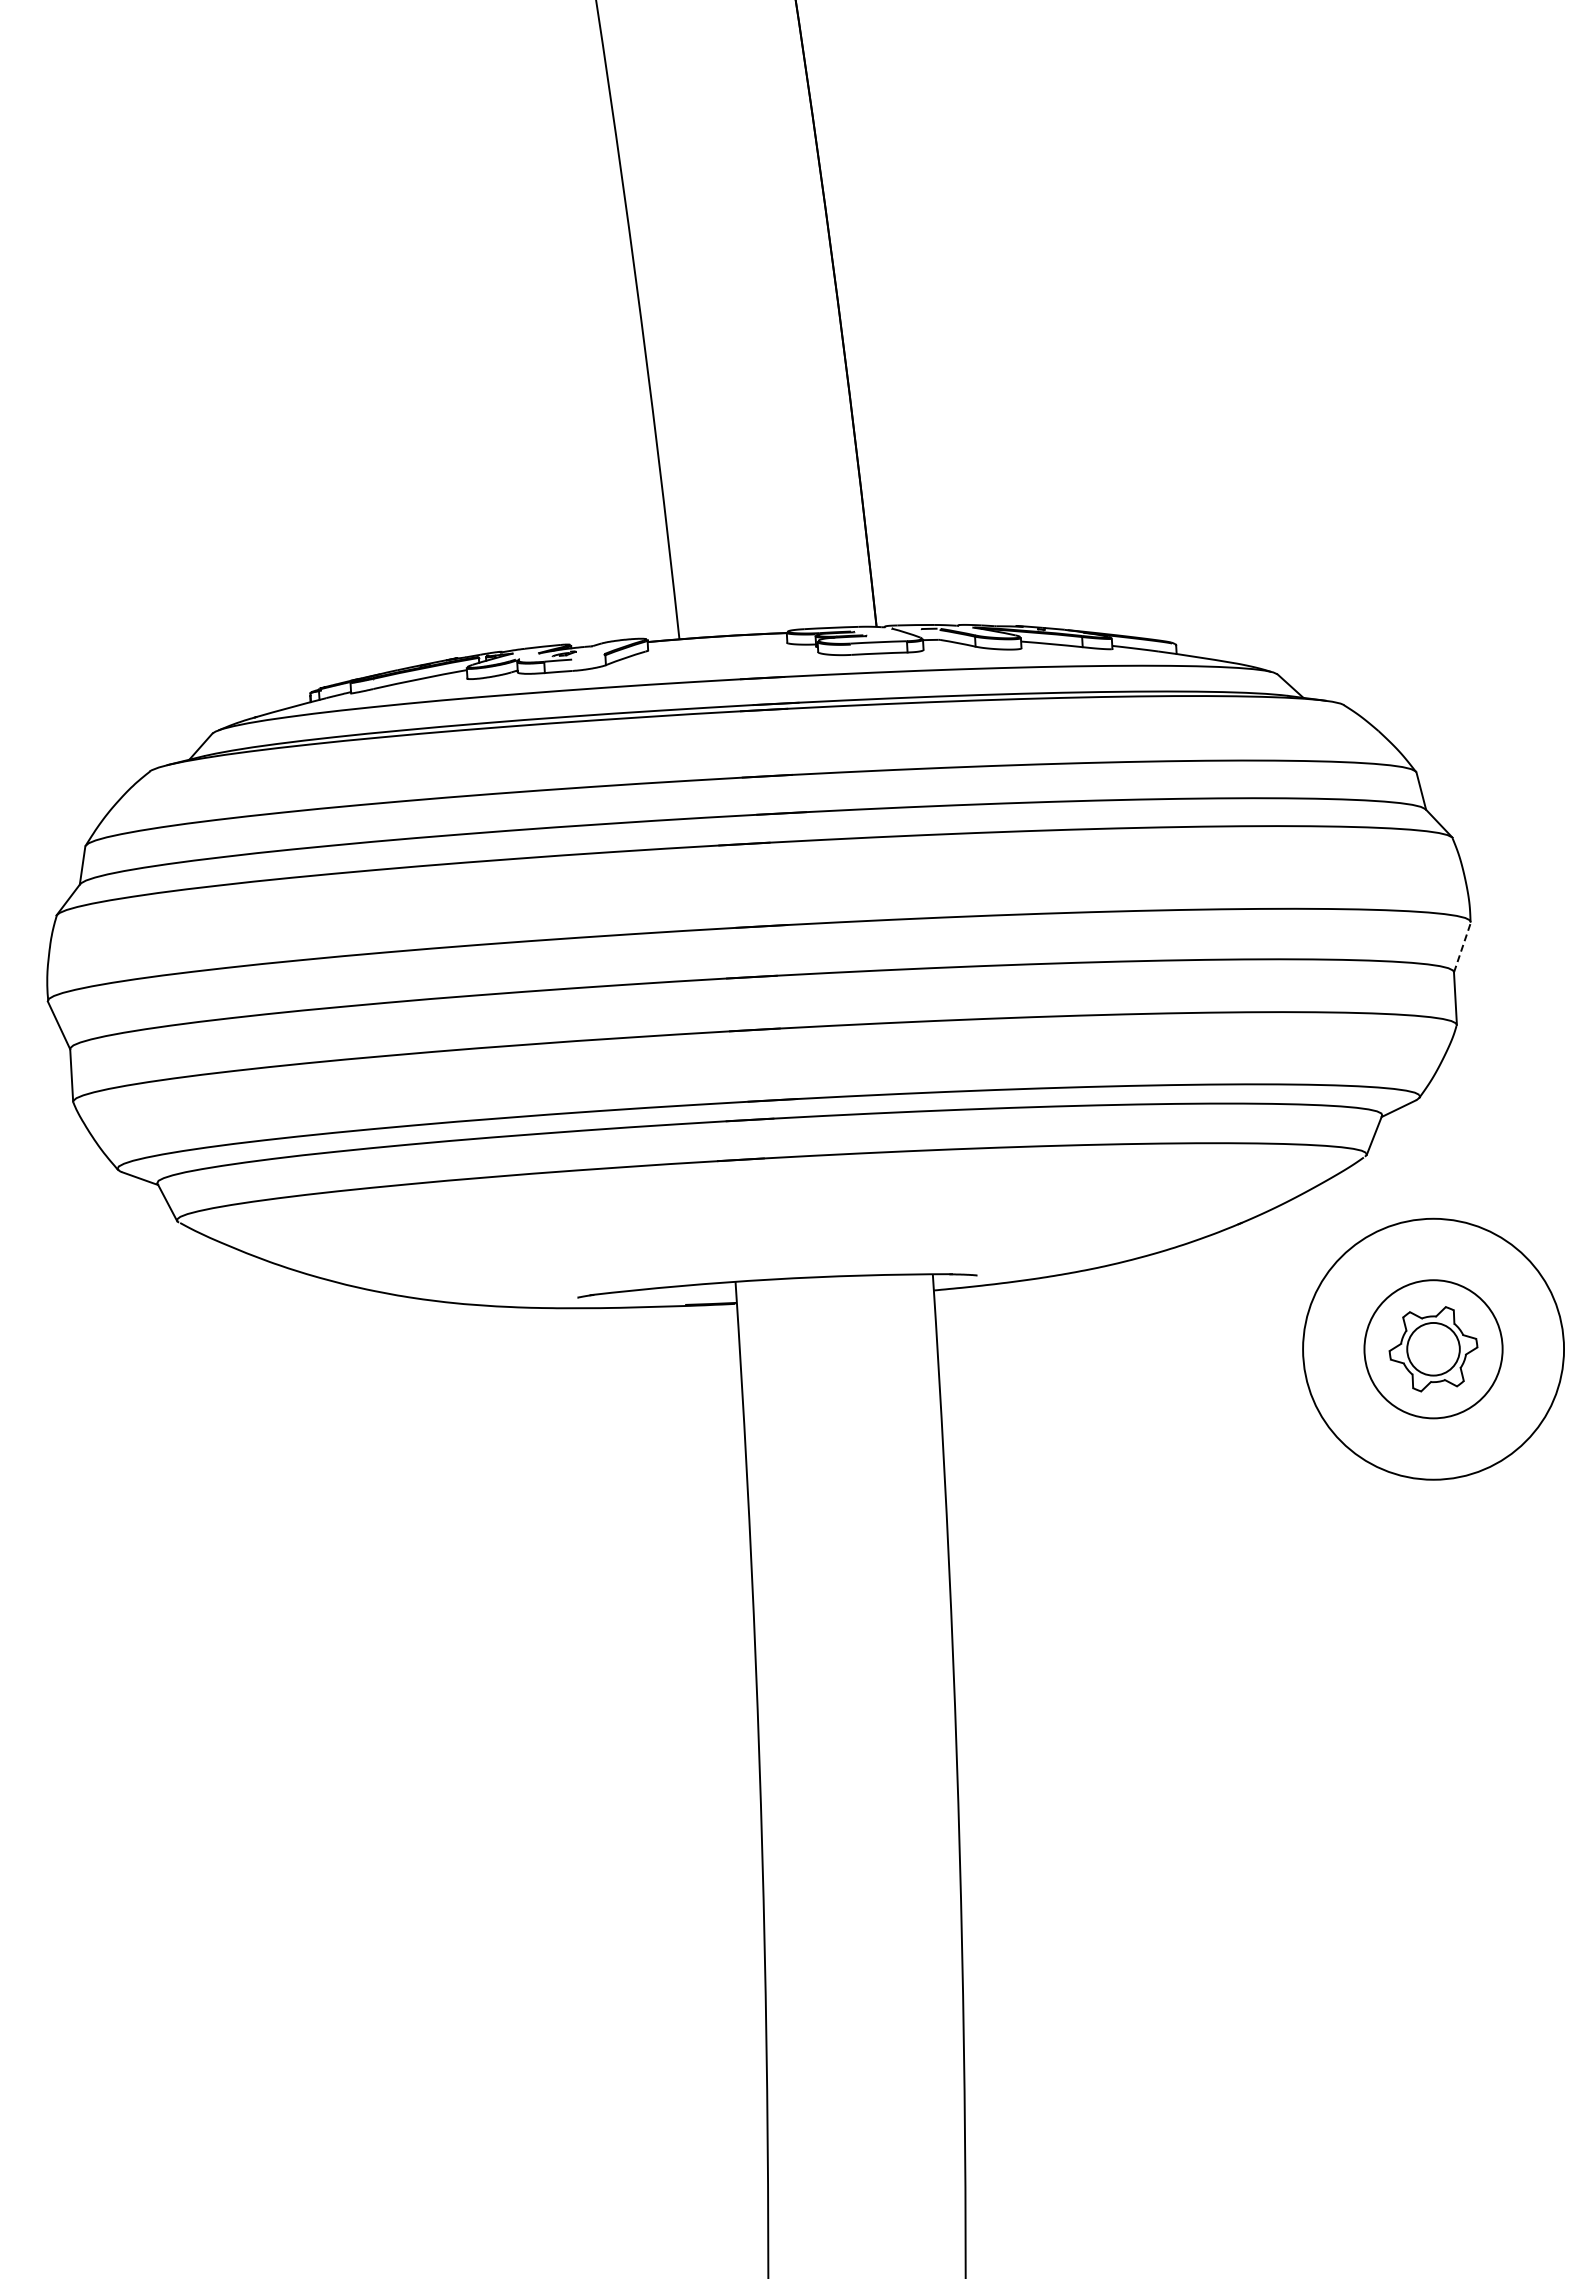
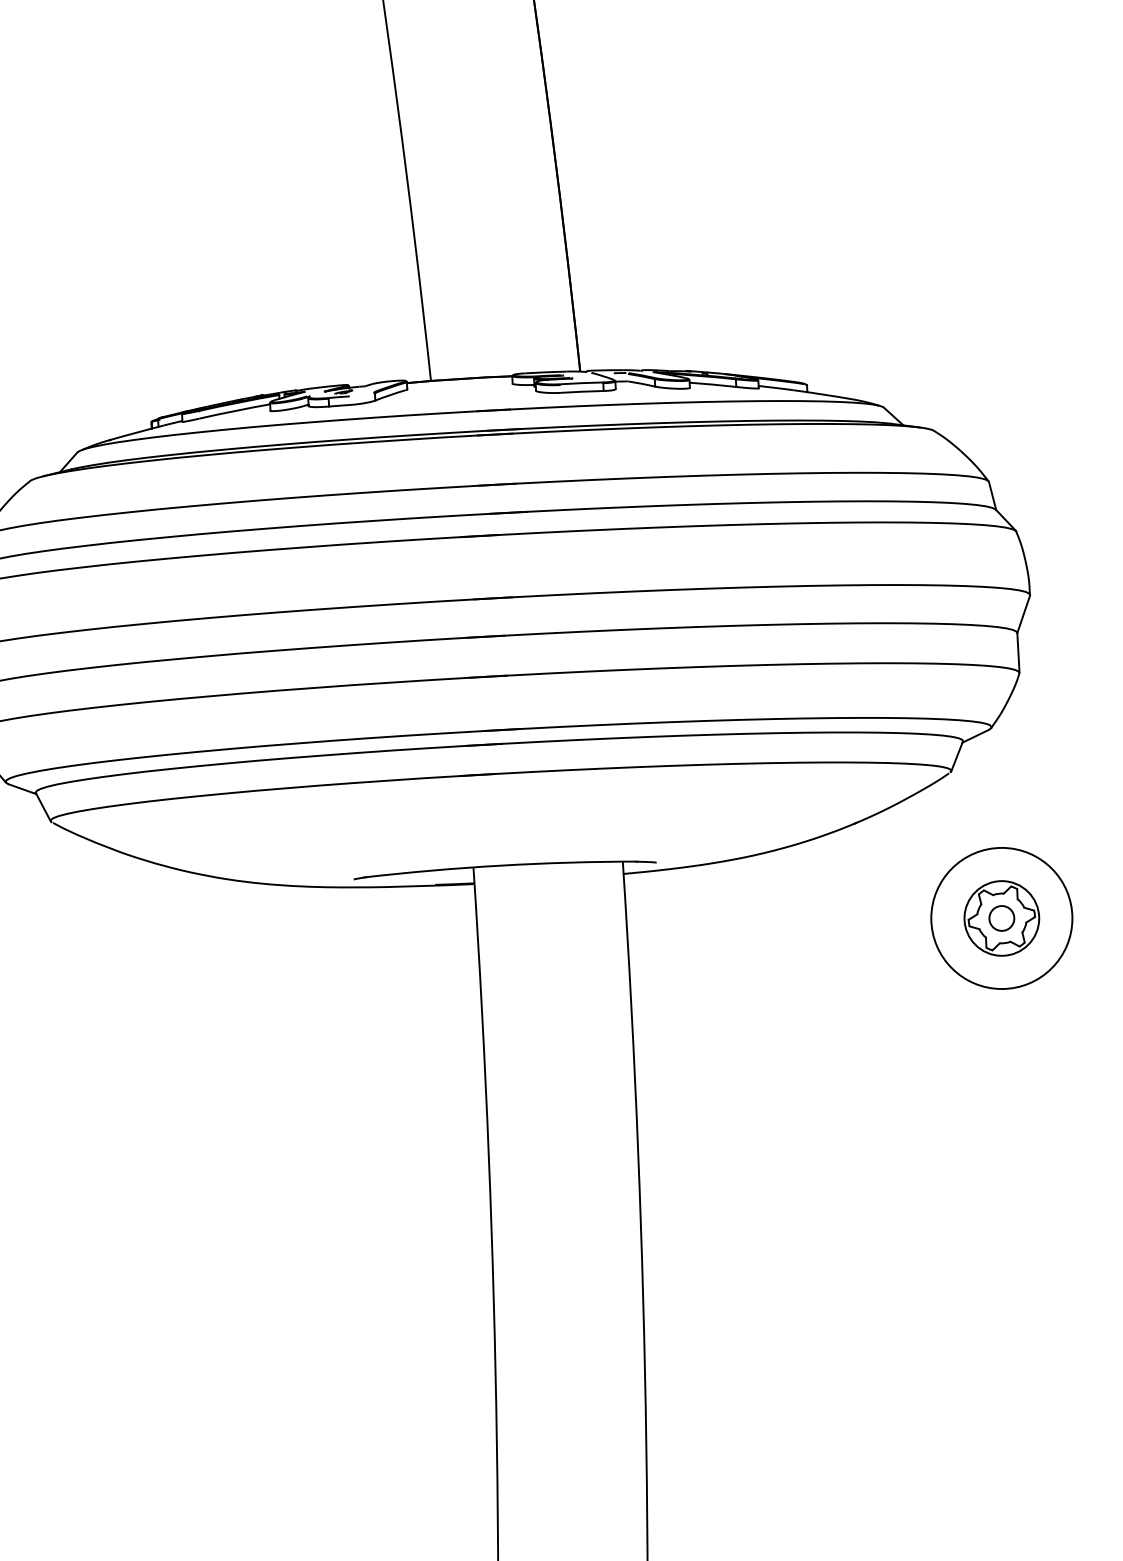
line: (1462, 947) -> (1023, 614), dashed -> solid
circle: (1433, 1348) -> (1001, 917), size x0.62
circle: (1433, 1348) -> (1001, 917), size x0.71
circle: (1433, 1349) -> (1001, 918), size x0.71

